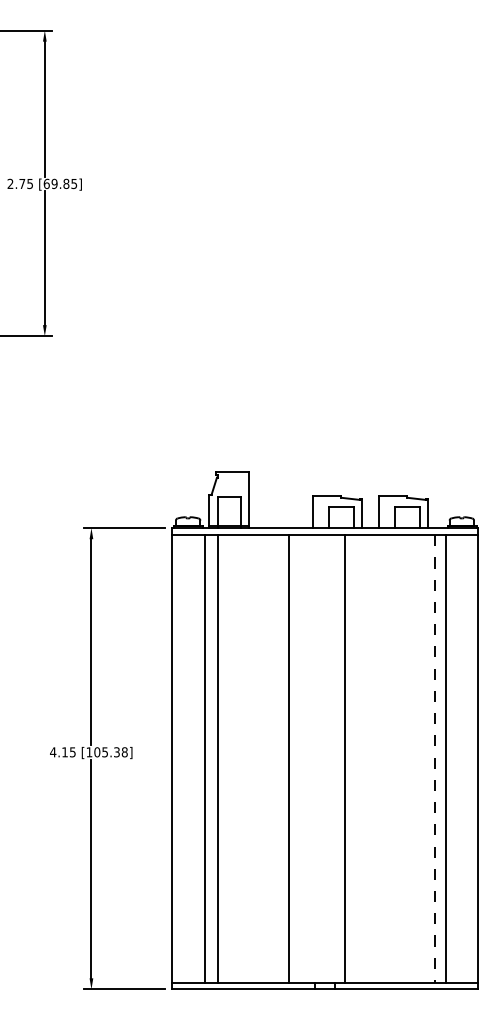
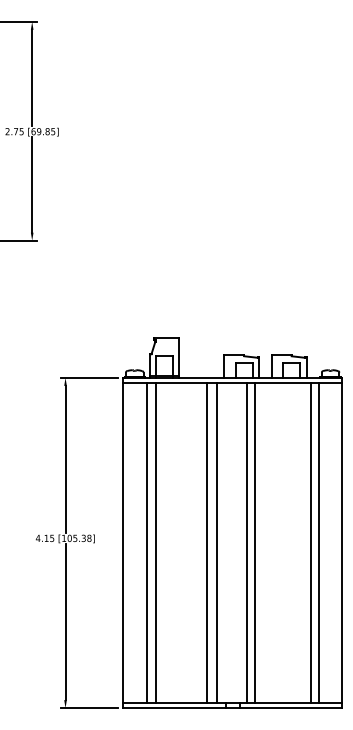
line: (302, 759) -> (216, 543), added
line: (355, 759) -> (254, 543), added
line: (435, 759) -> (311, 543), dashed -> solid

